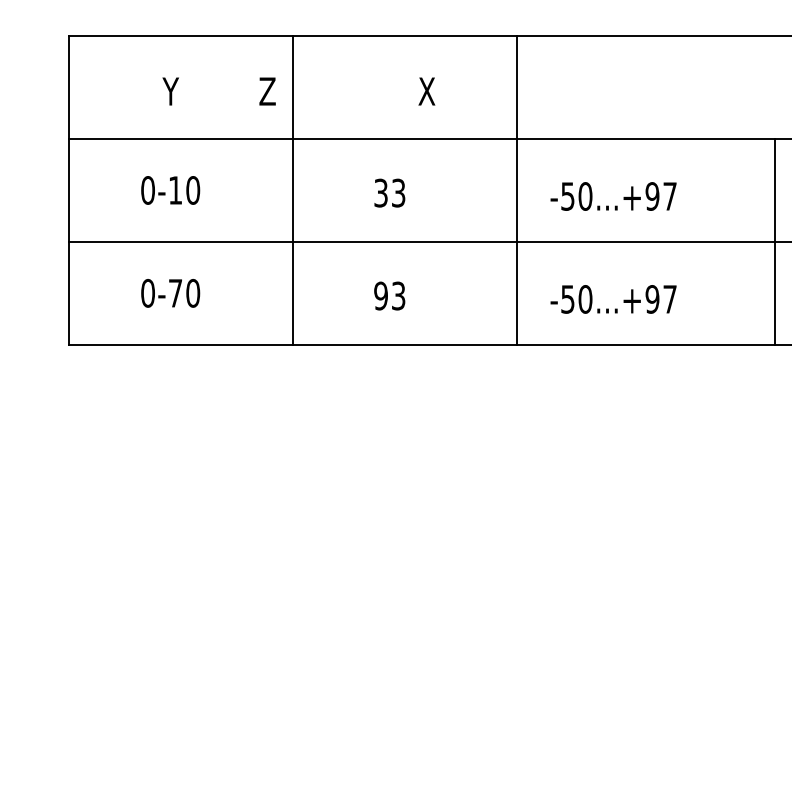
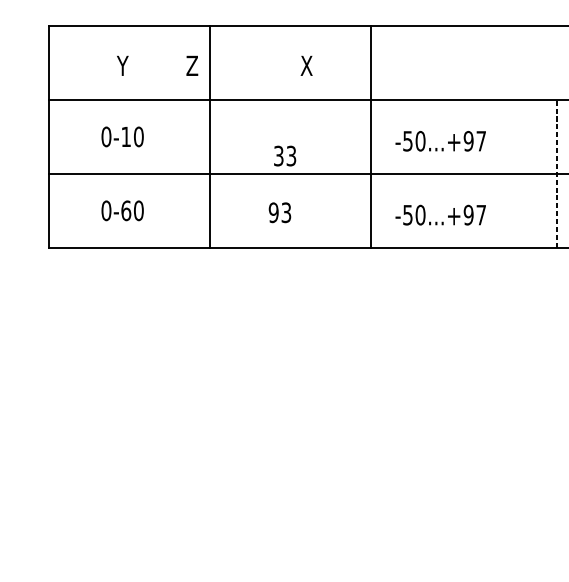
text: (389, 192) -> (284, 155), moved
line: (775, 242) -> (557, 174), solid -> dashed
text: (175, 292) -> (126, 210), 0-70 -> 0-60

